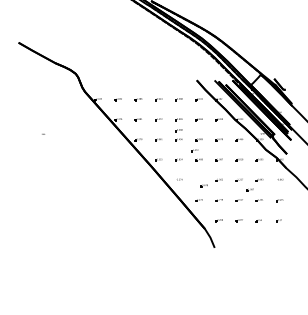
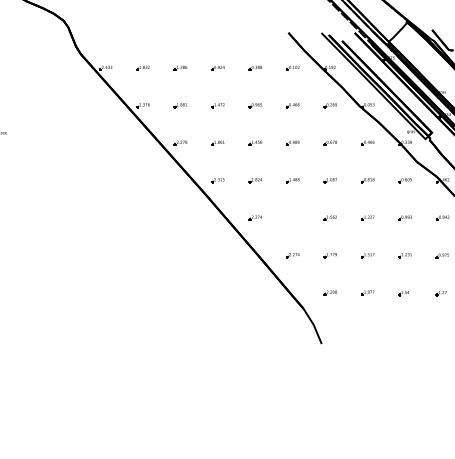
part: (178, 130) -> (254, 125), removed
part: (194, 150) -> (284, 163), removed
part: (203, 185) -> (300, 228), removed
part: (249, 189) -> (386, 235), removed

